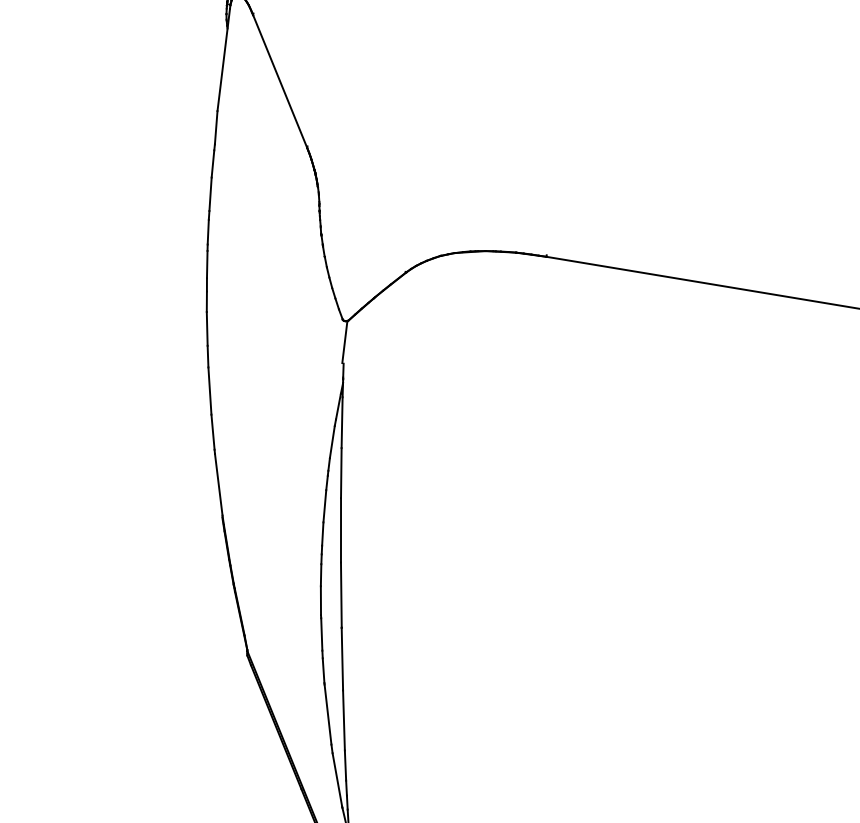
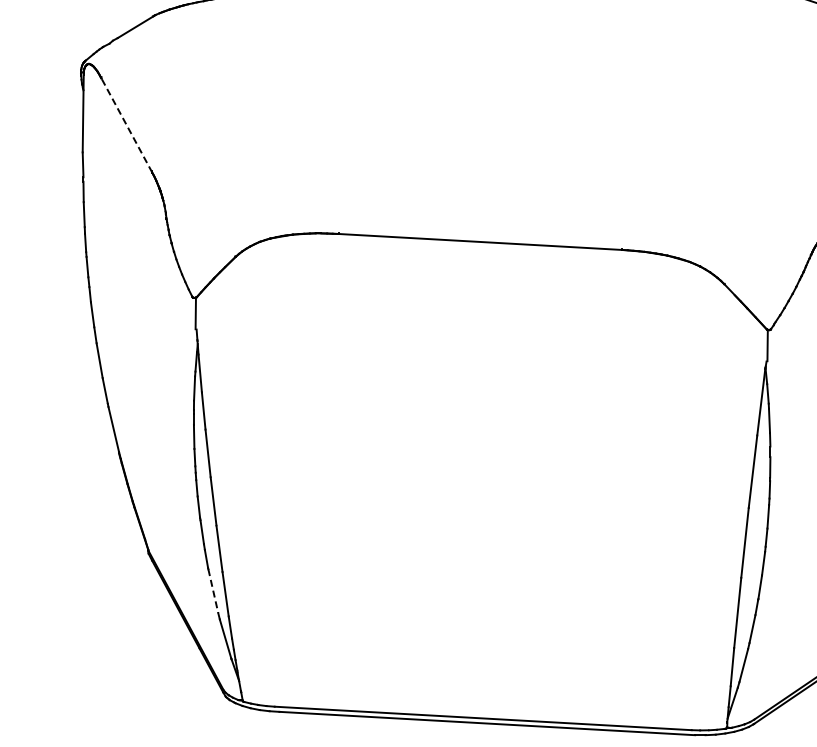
line: (279, 81) -> (126, 125), solid -> dashed
line: (328, 715) -> (213, 591), solid -> dashed

